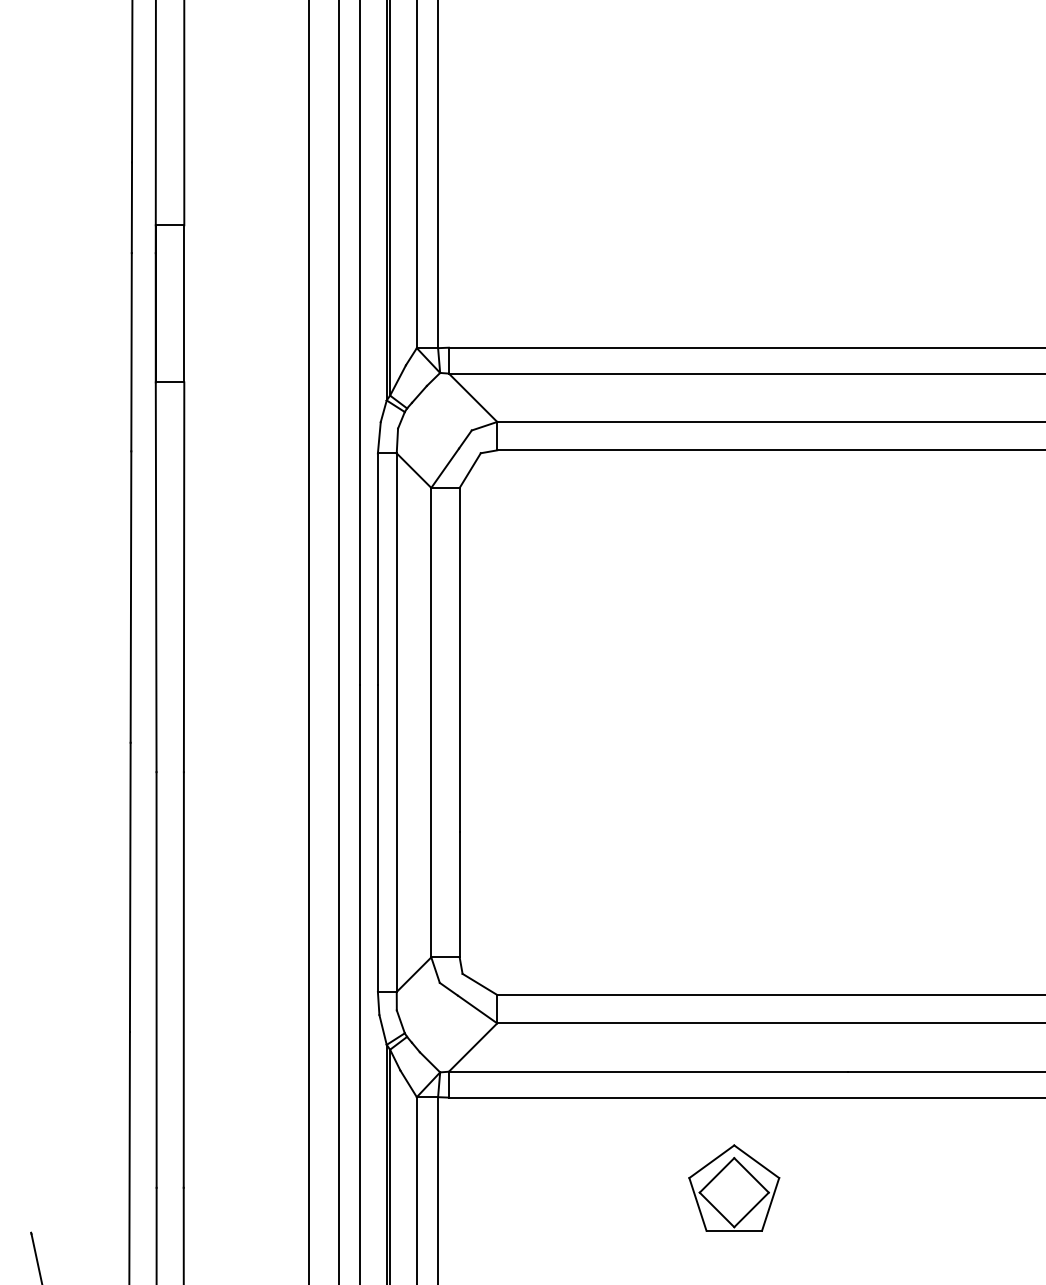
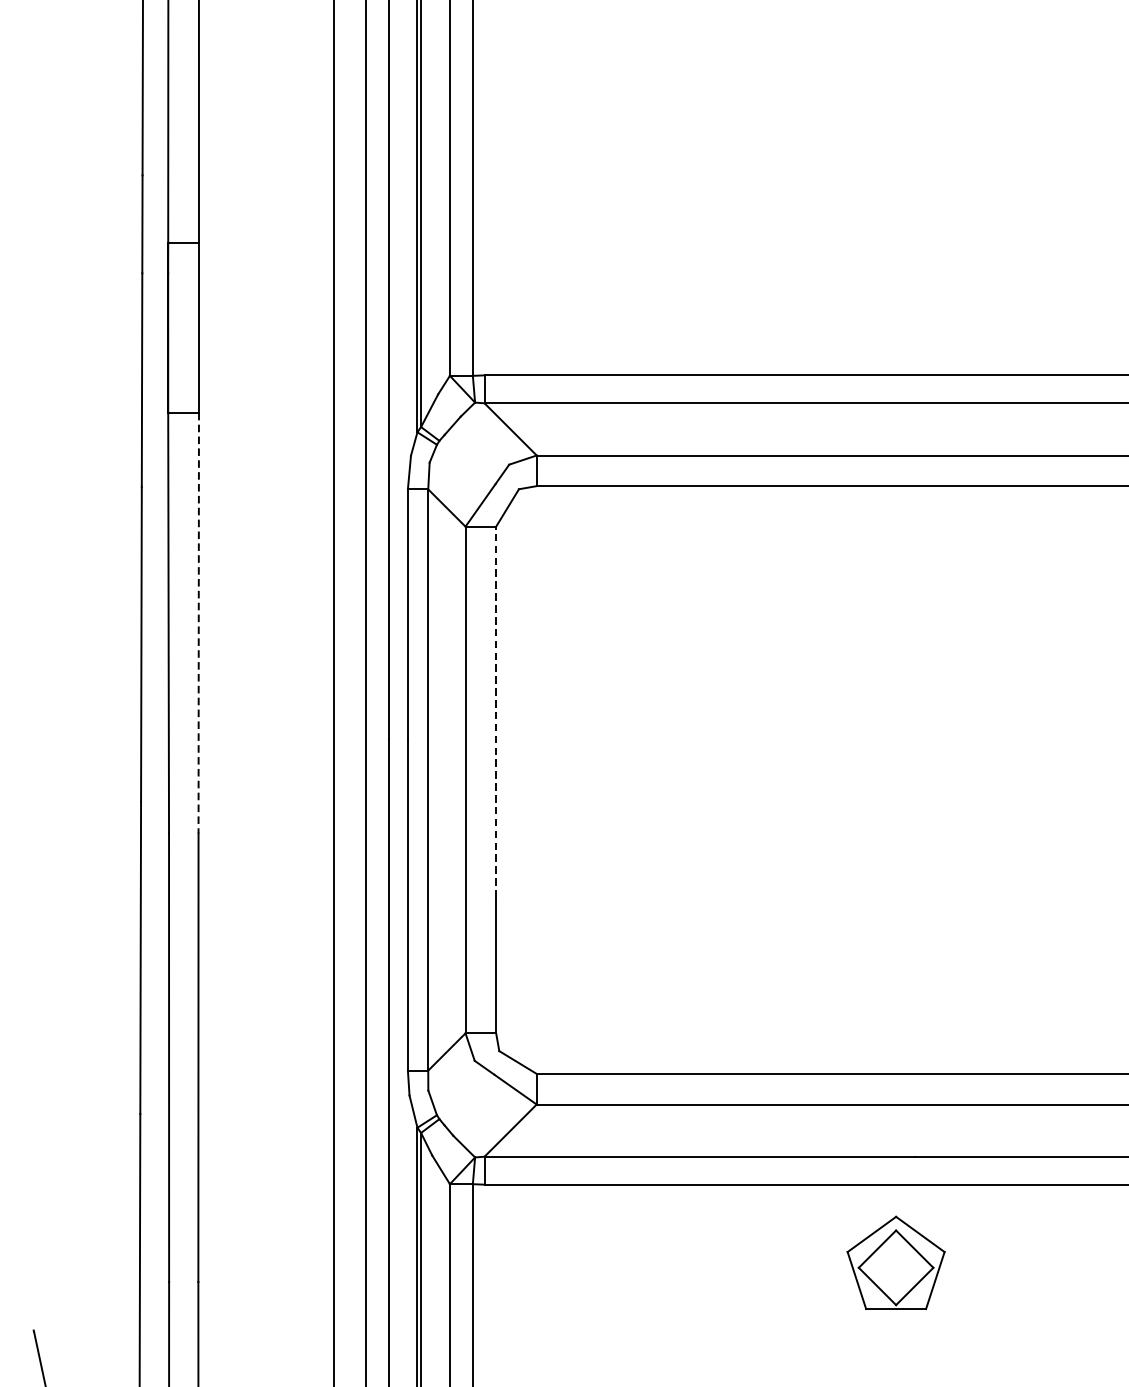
line: (184, 577) -> (199, 623), solid -> dashed
line: (459, 659) -> (495, 711), solid -> dashed
part: (734, 1187) -> (896, 1262), moved

